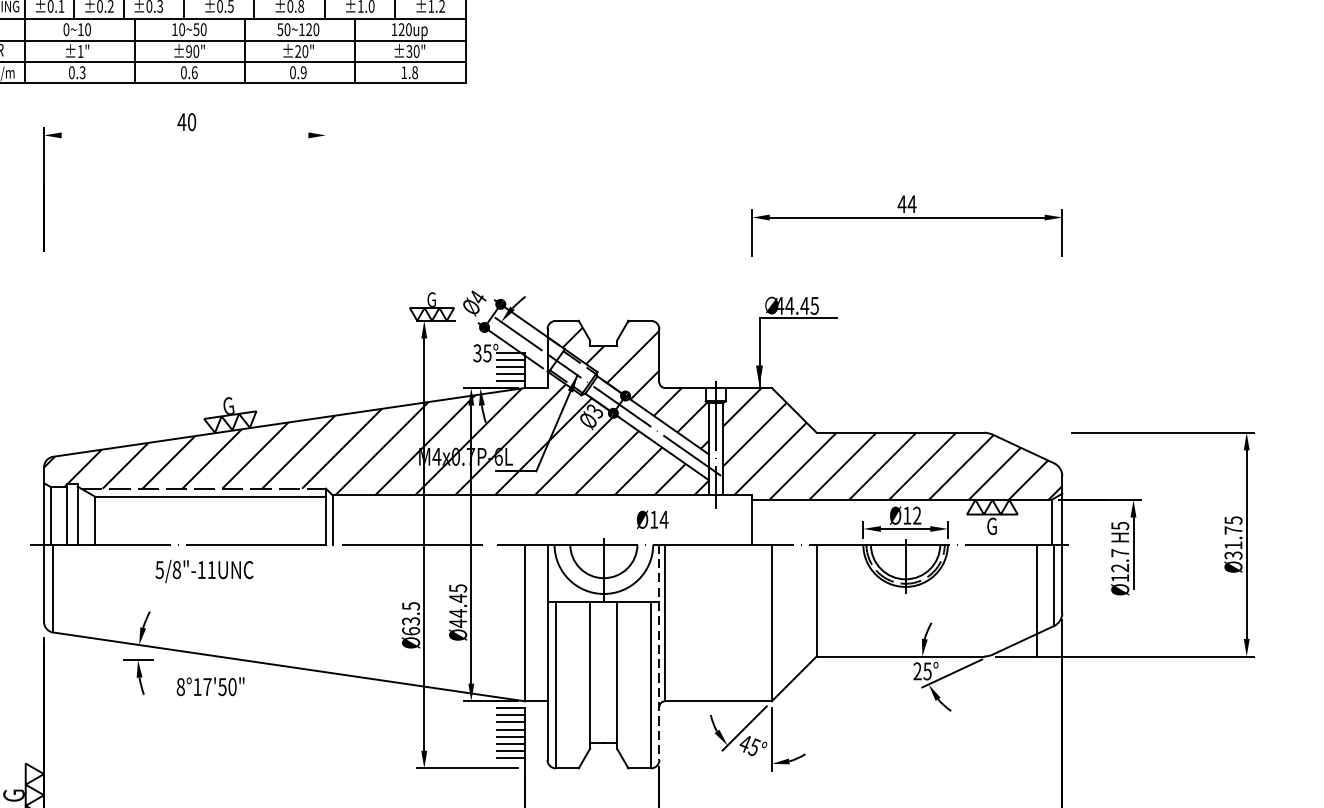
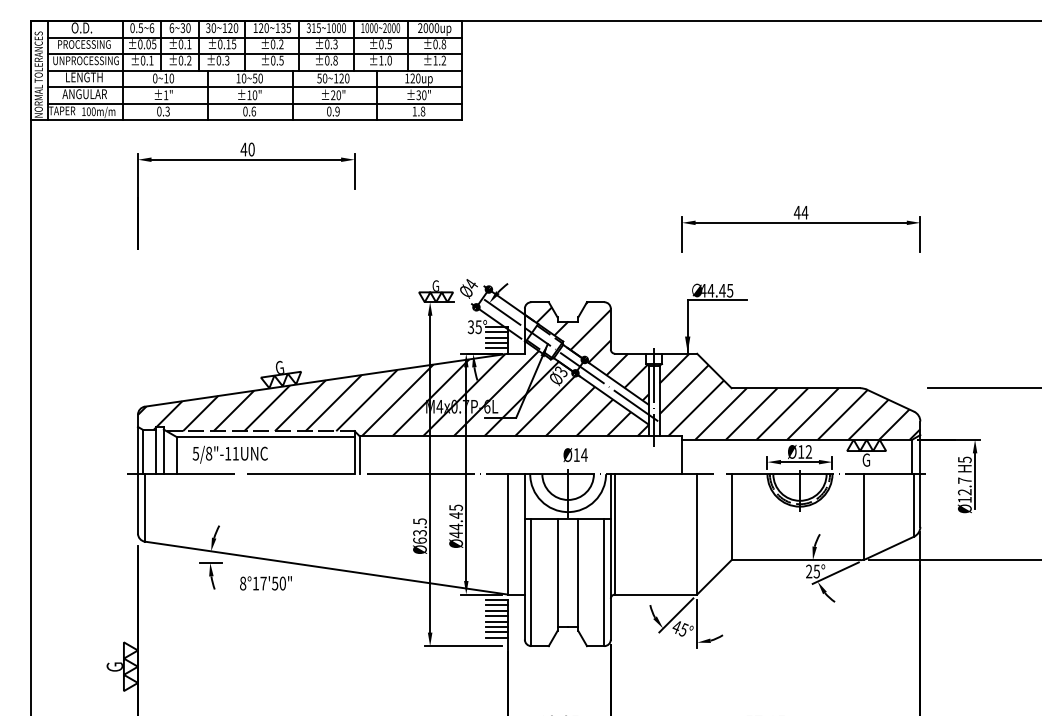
text: (189, 51) -> (249, 95), ±90" -> ±10"
line: (185, 135) -> (246, 159), added
line: (325, 150) -> (354, 171), added
text: (652, 520) -> (575, 455), moved
text: (203, 571) -> (229, 454), moved
line: (1036, 599) -> (863, 516), moved
line: (659, 651) -> (610, 556), dashed -> solid

